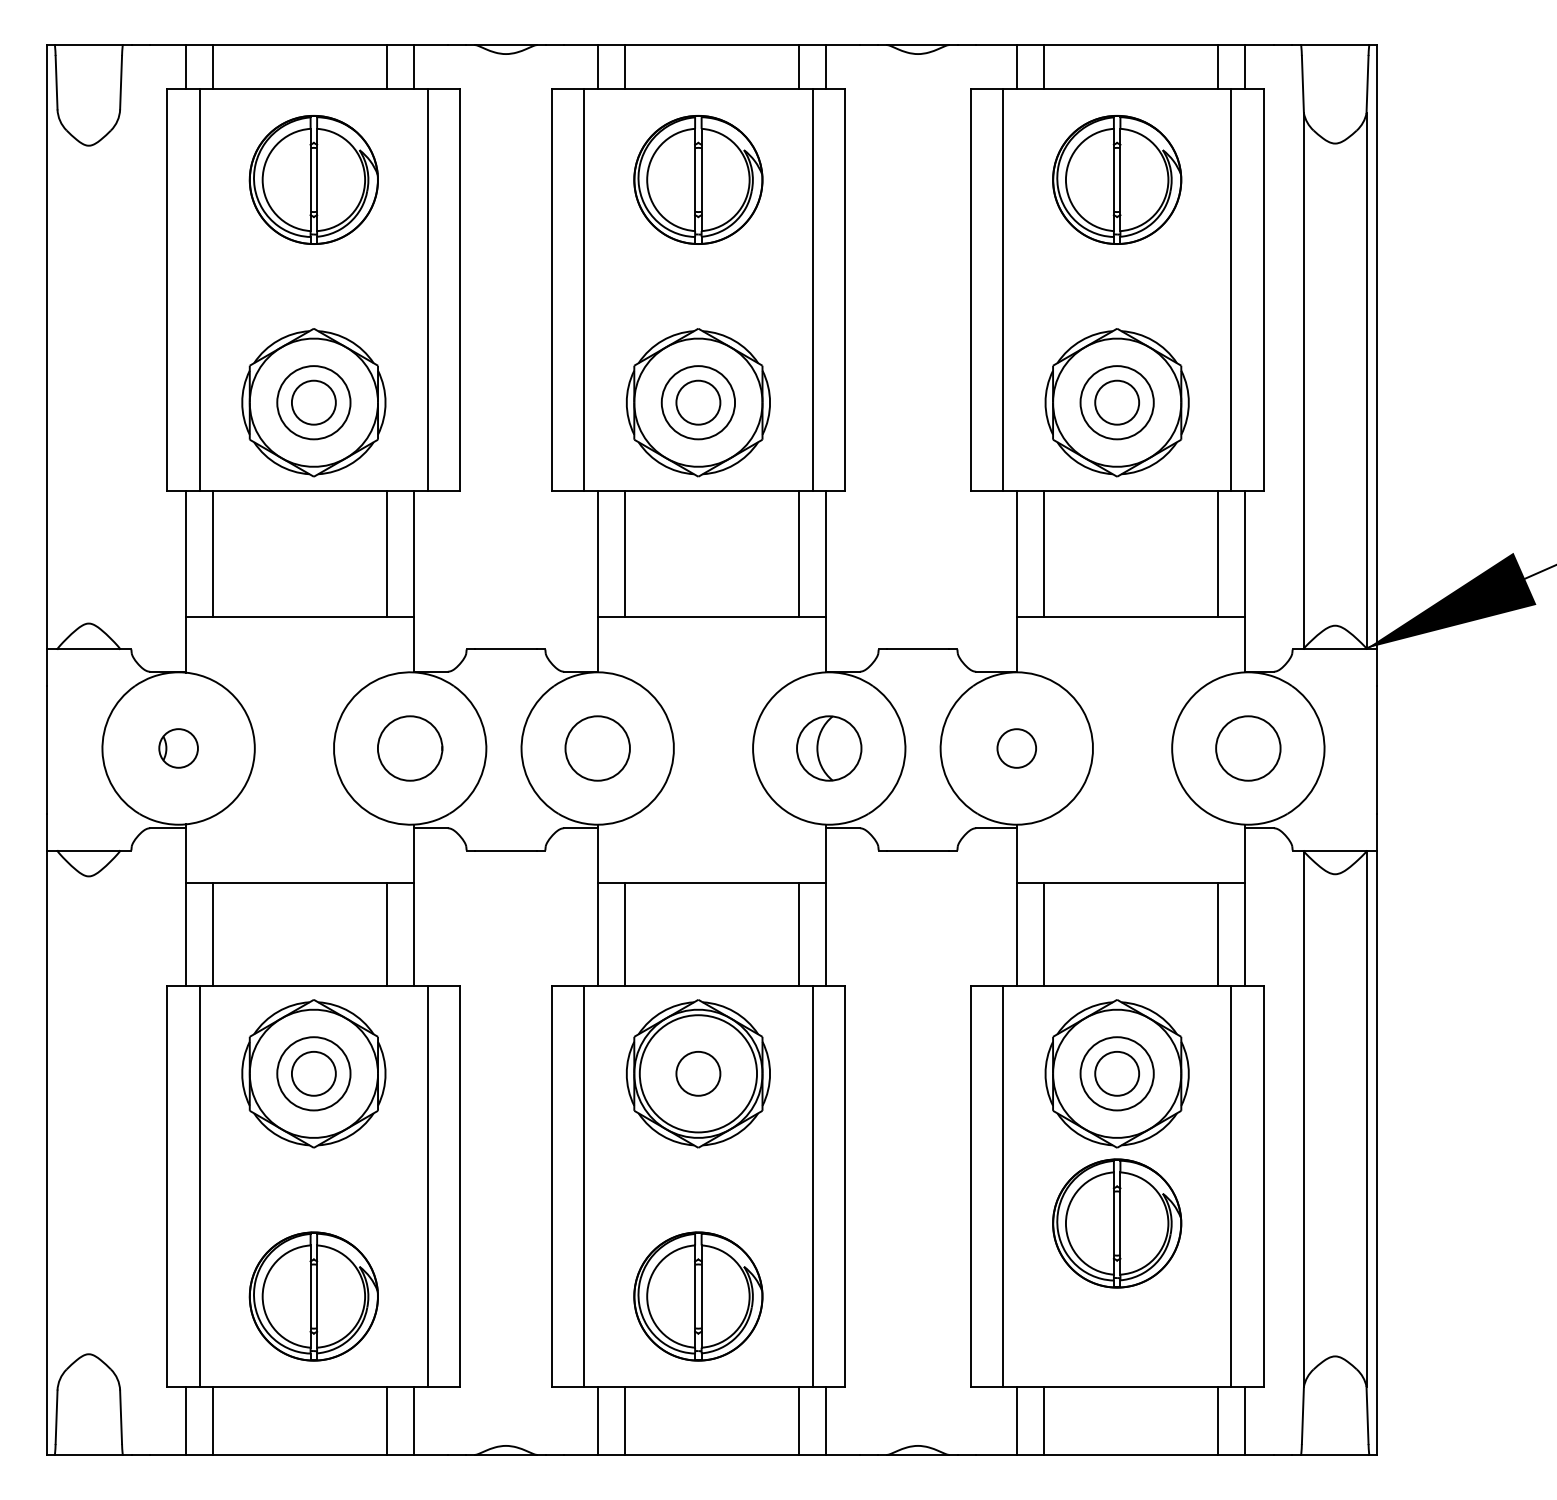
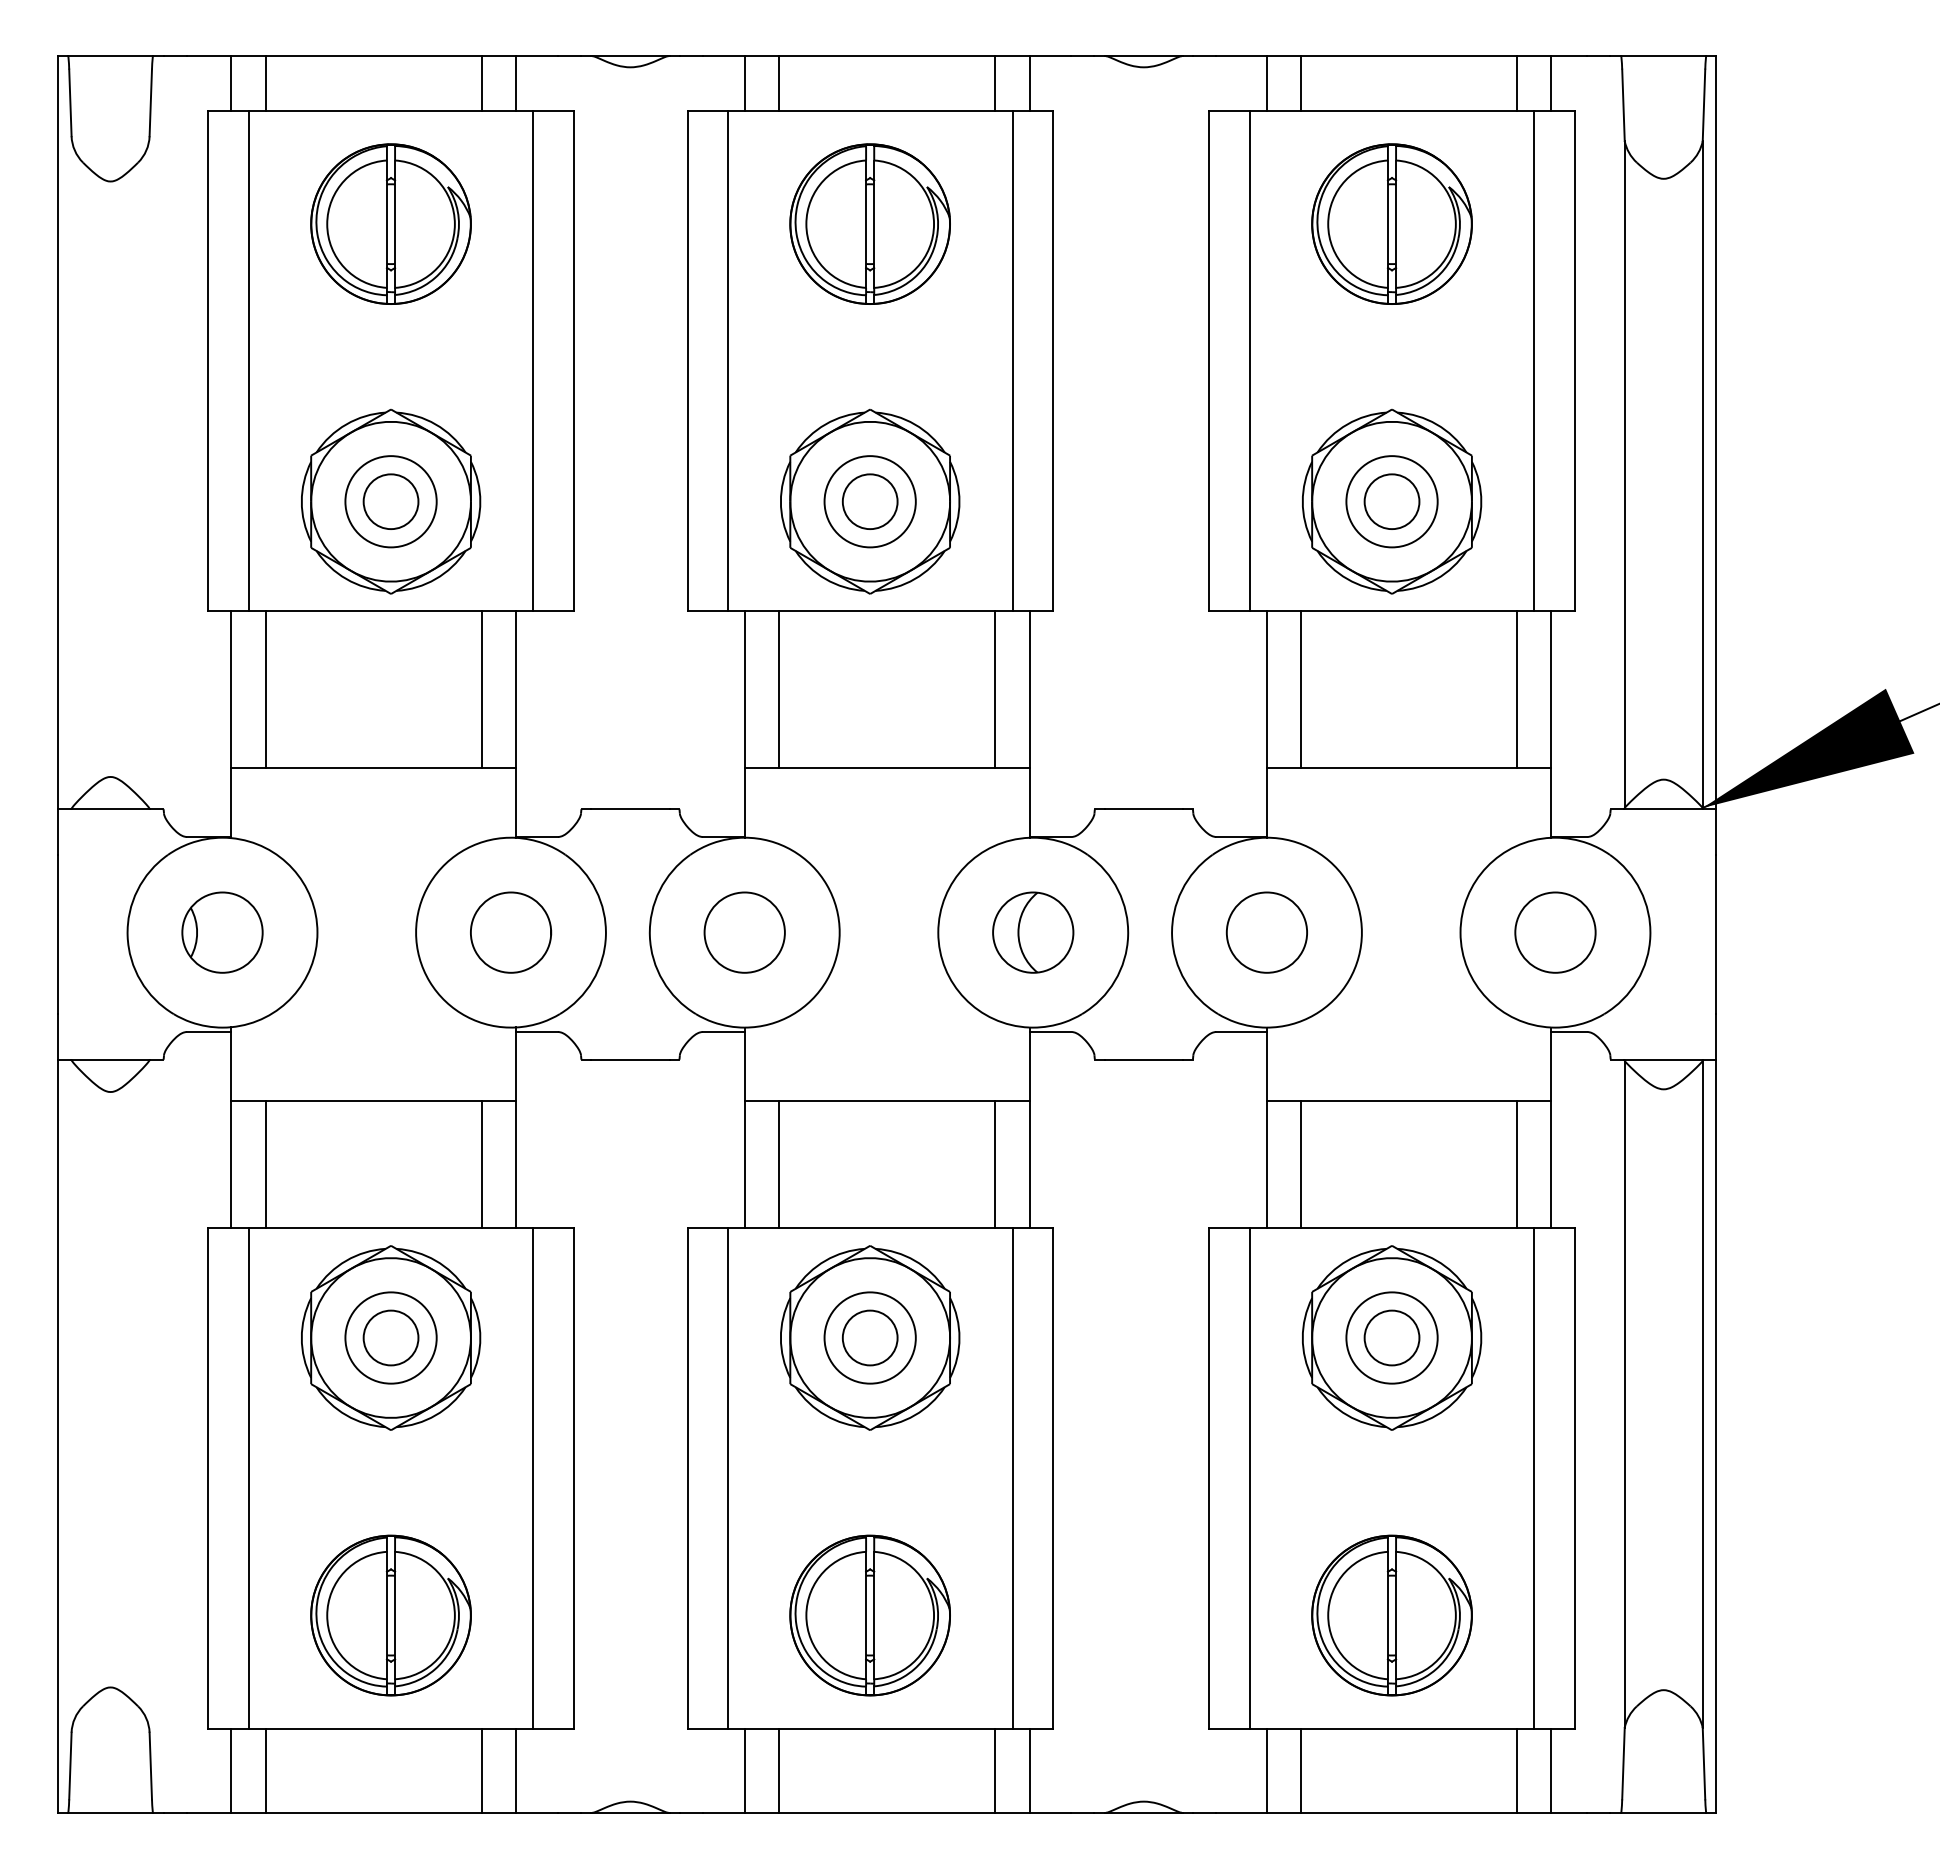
part: (178, 748) -> (222, 932), size x1.67
circle: (1016, 748) -> (1266, 932), size x1.67
circle: (697, 1073) -> (869, 1337), size x0.62
part: (1116, 1223) -> (1391, 1615), moved

